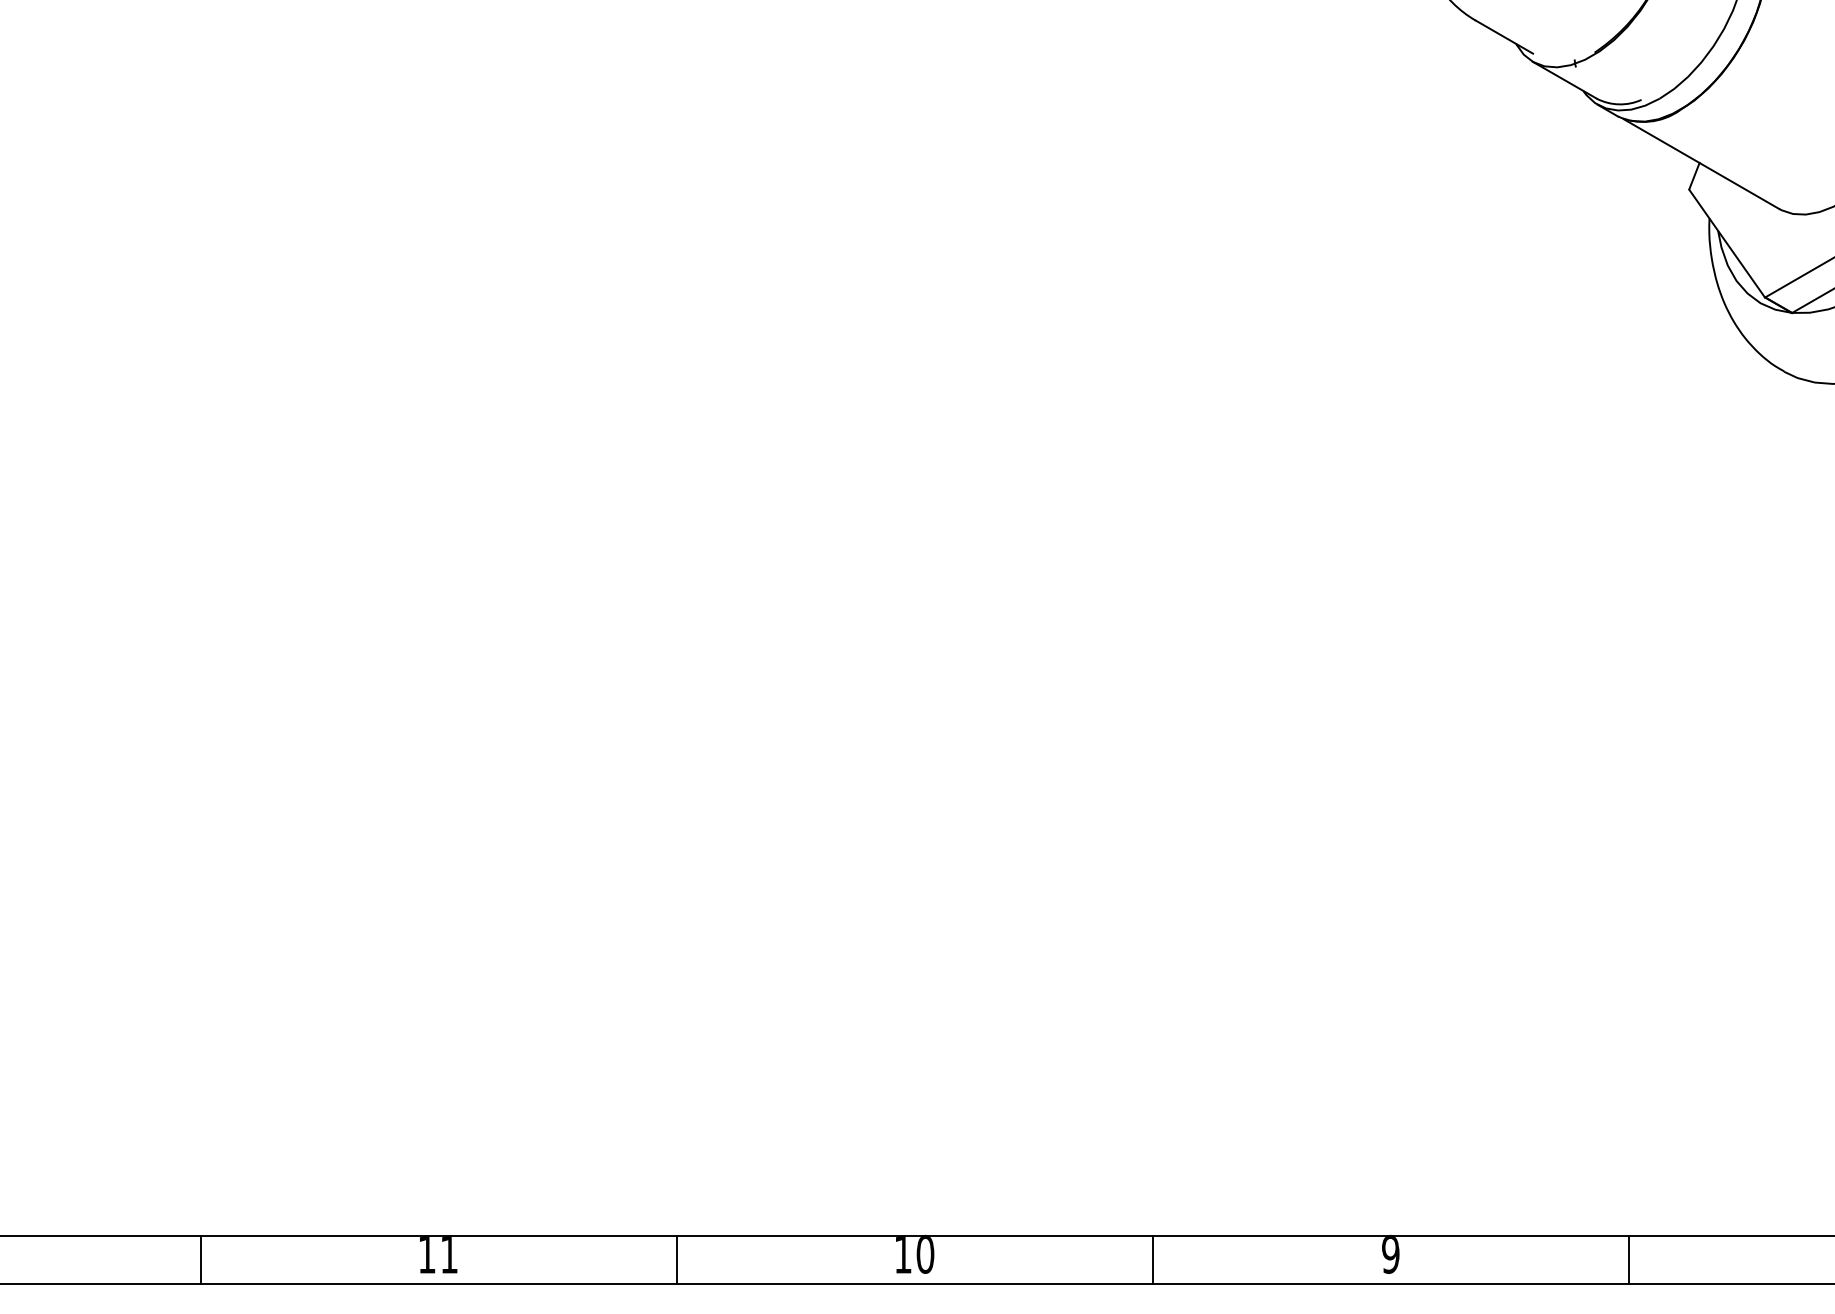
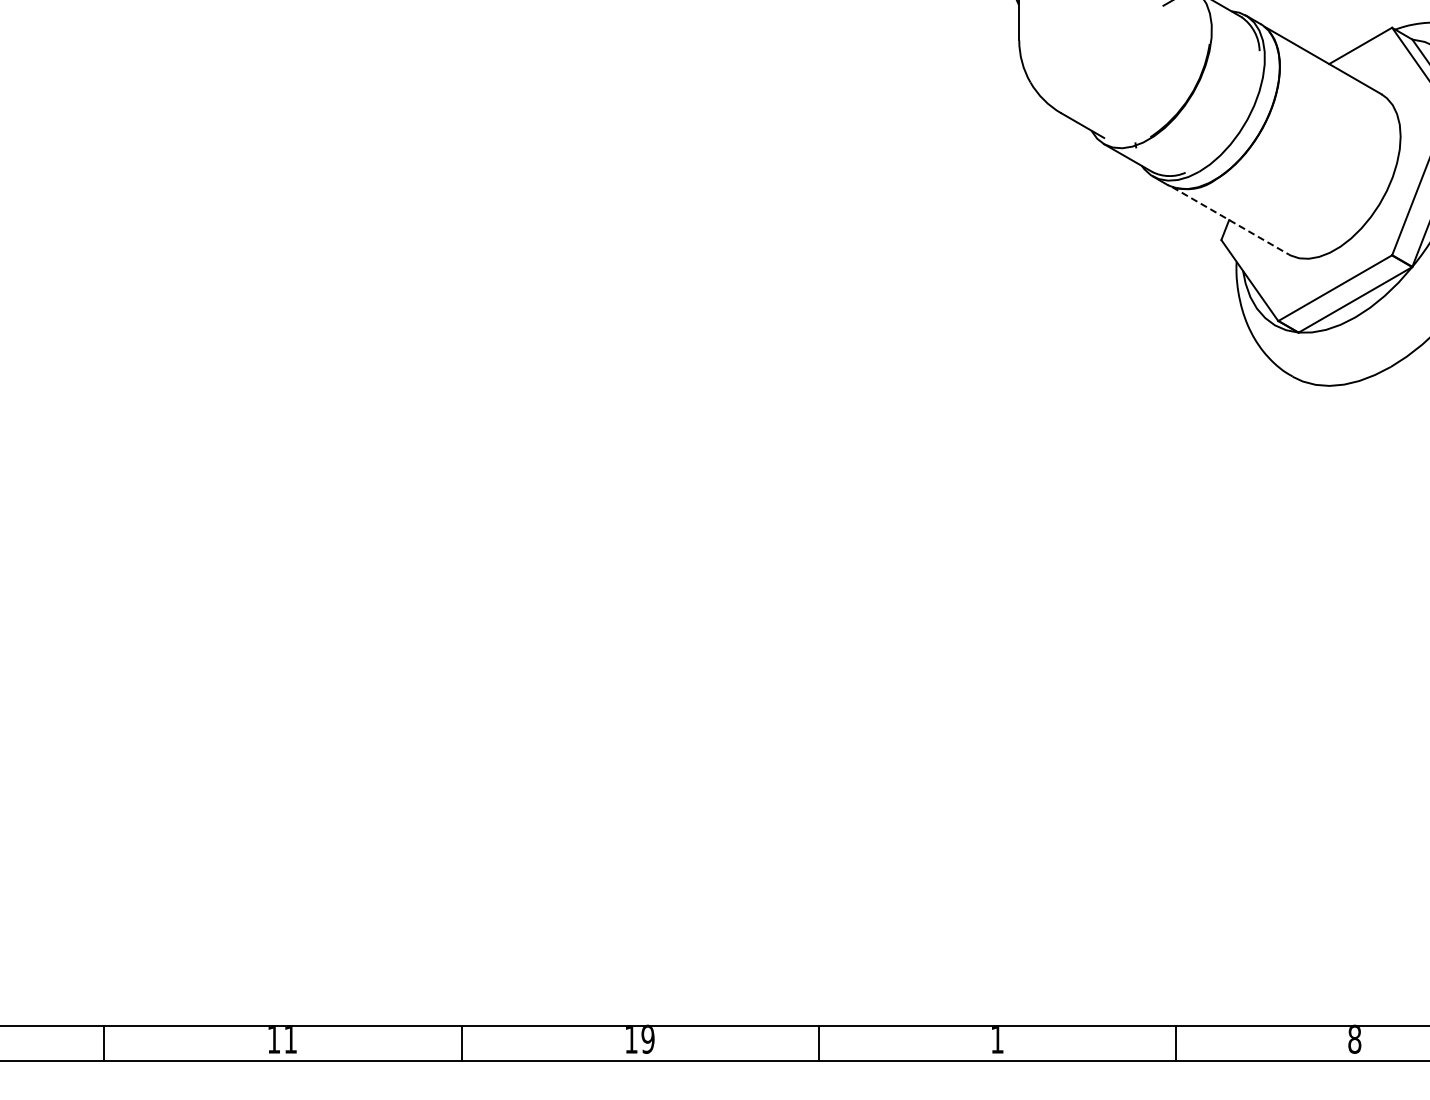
line: (1702, 164) -> (1231, 221), solid -> dashed
text: (924, 1253) -> (647, 1038), 10 -> 19
text: (1389, 1253) -> (996, 1038), 9 -> 1

